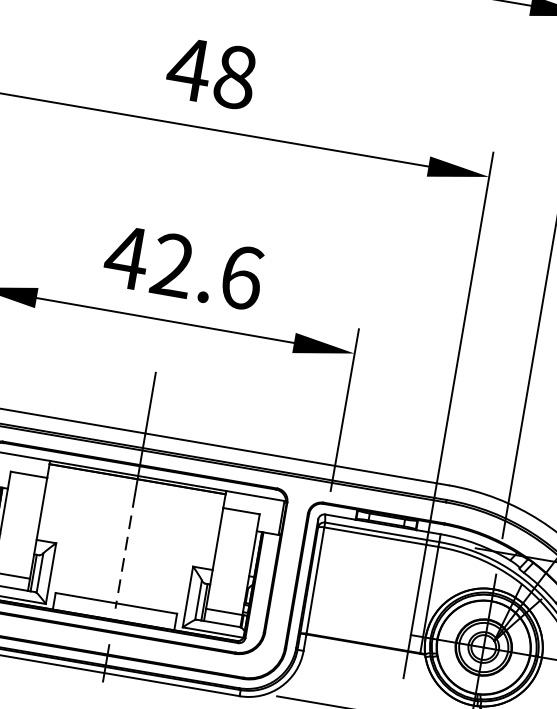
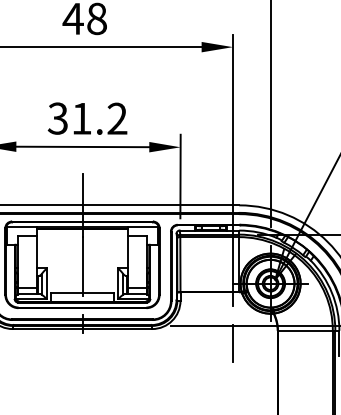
text: (183, 266) -> (87, 118), 42.6 -> 31.2
line: (125, 551) -> (82, 266), dashed -> solid

